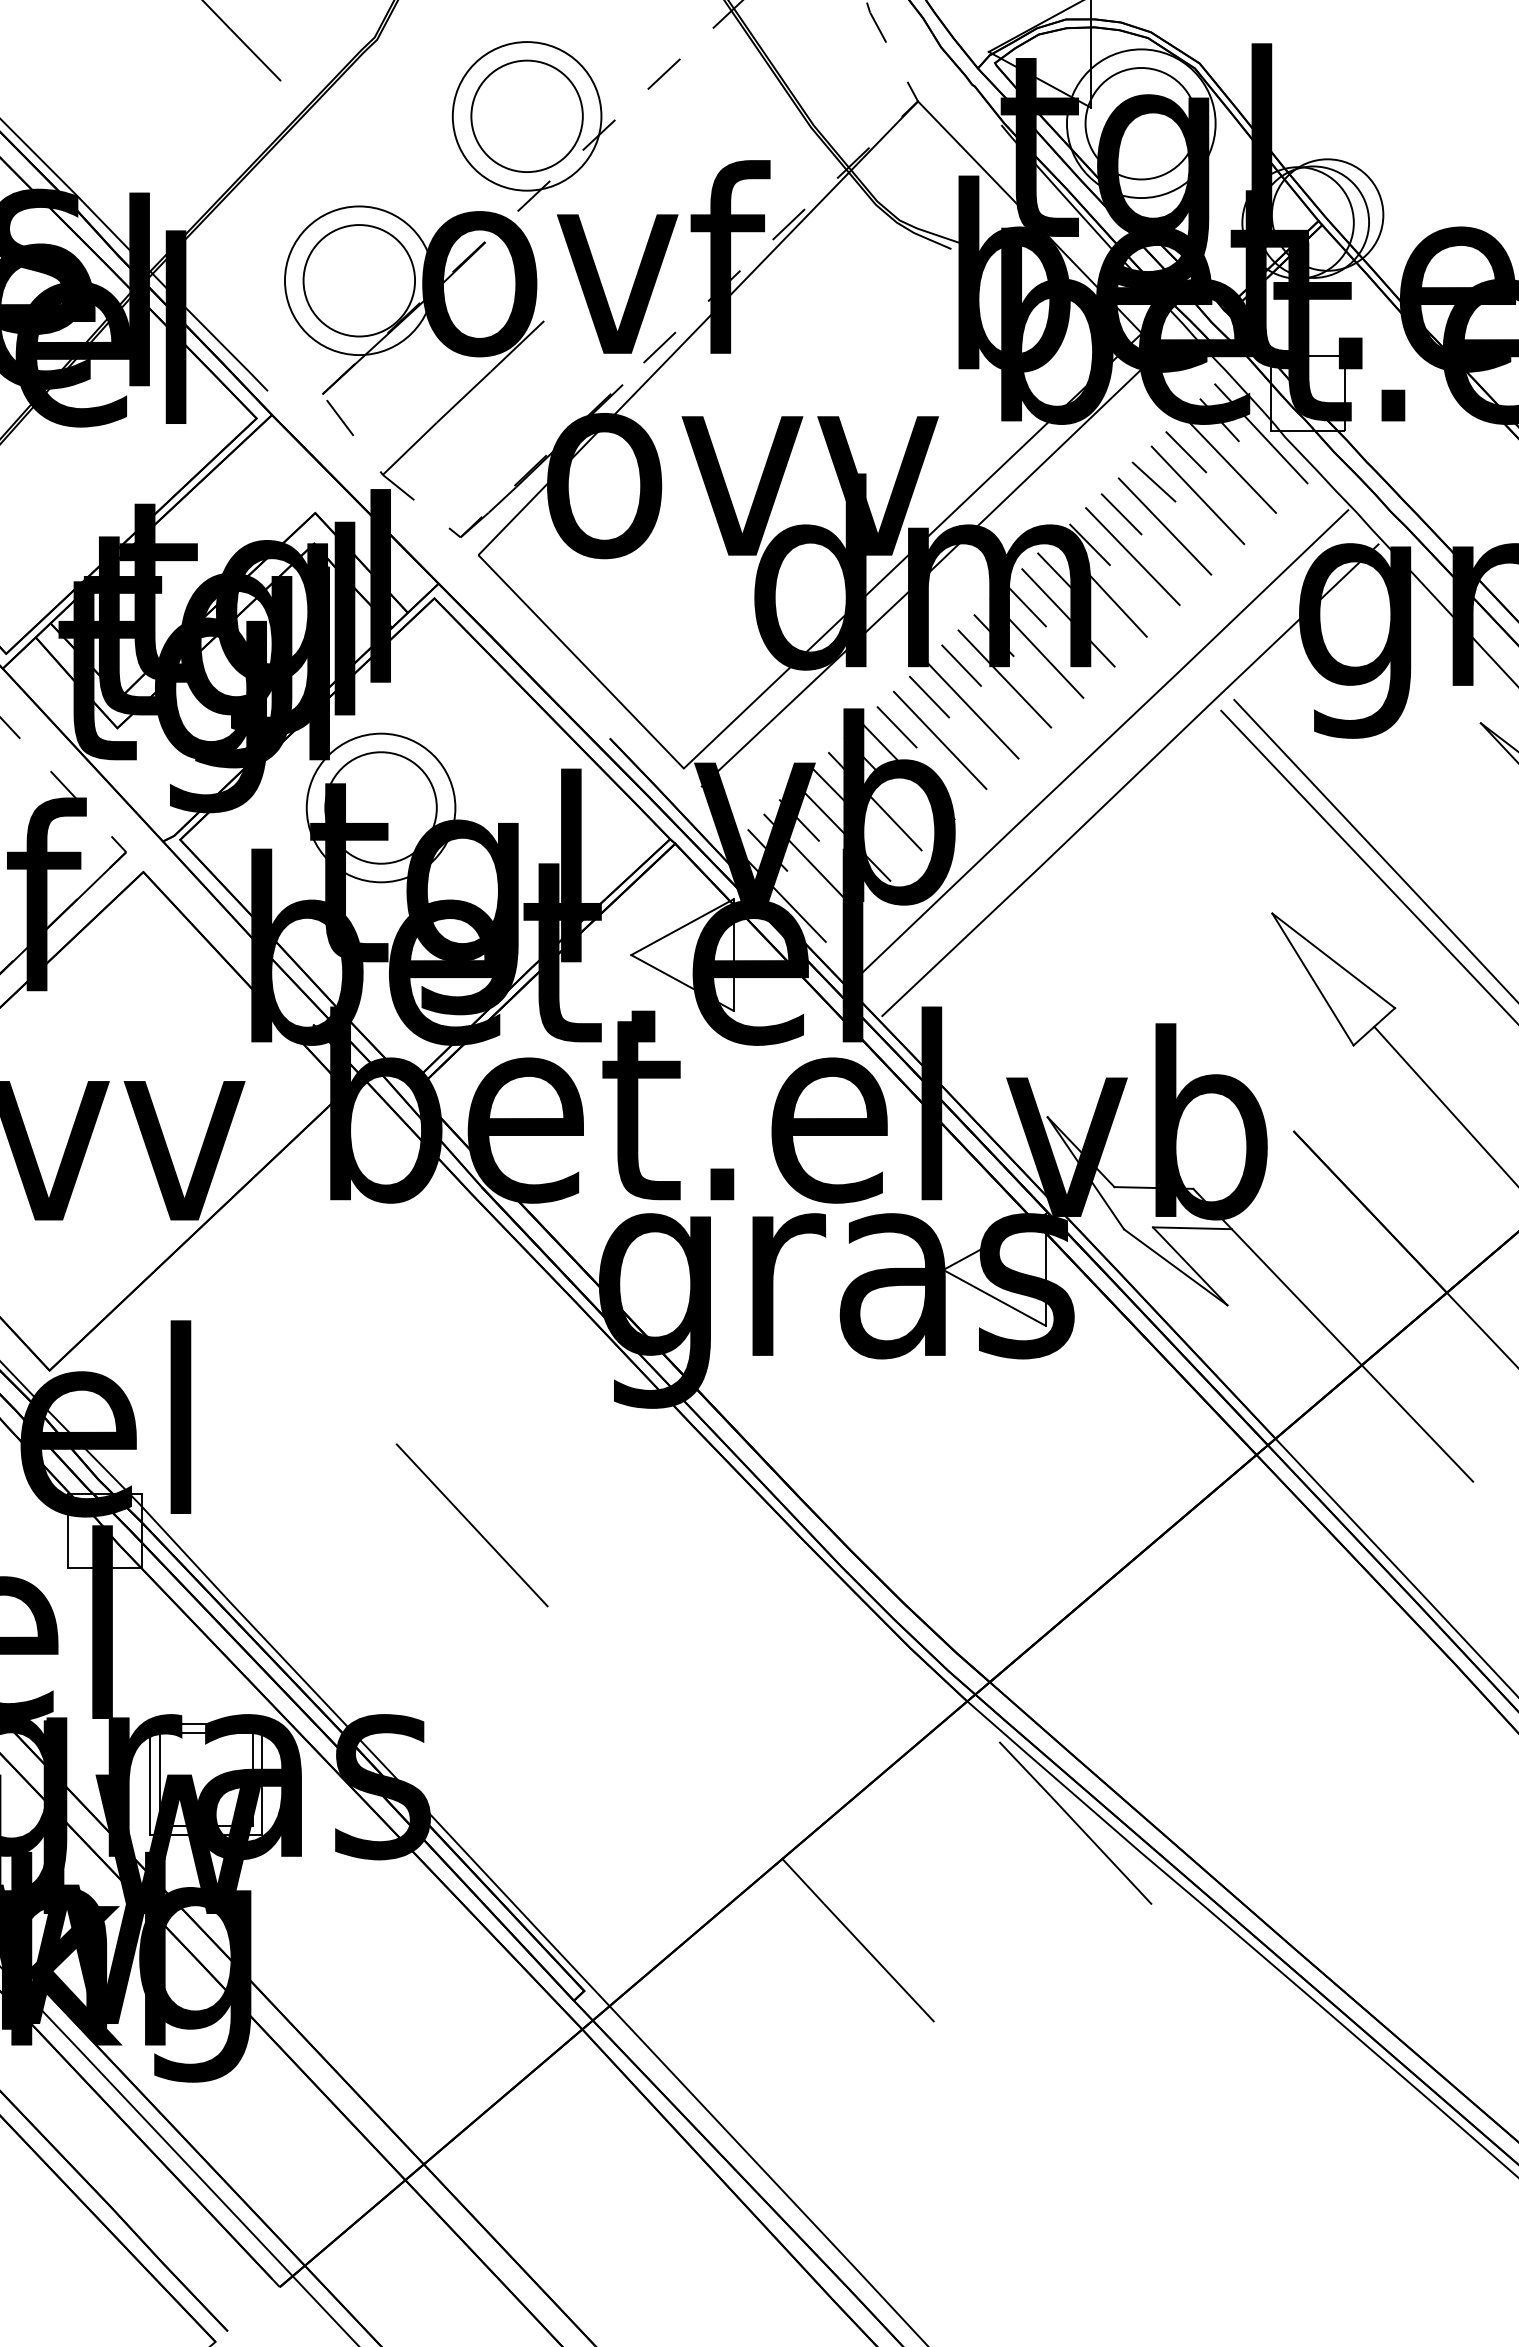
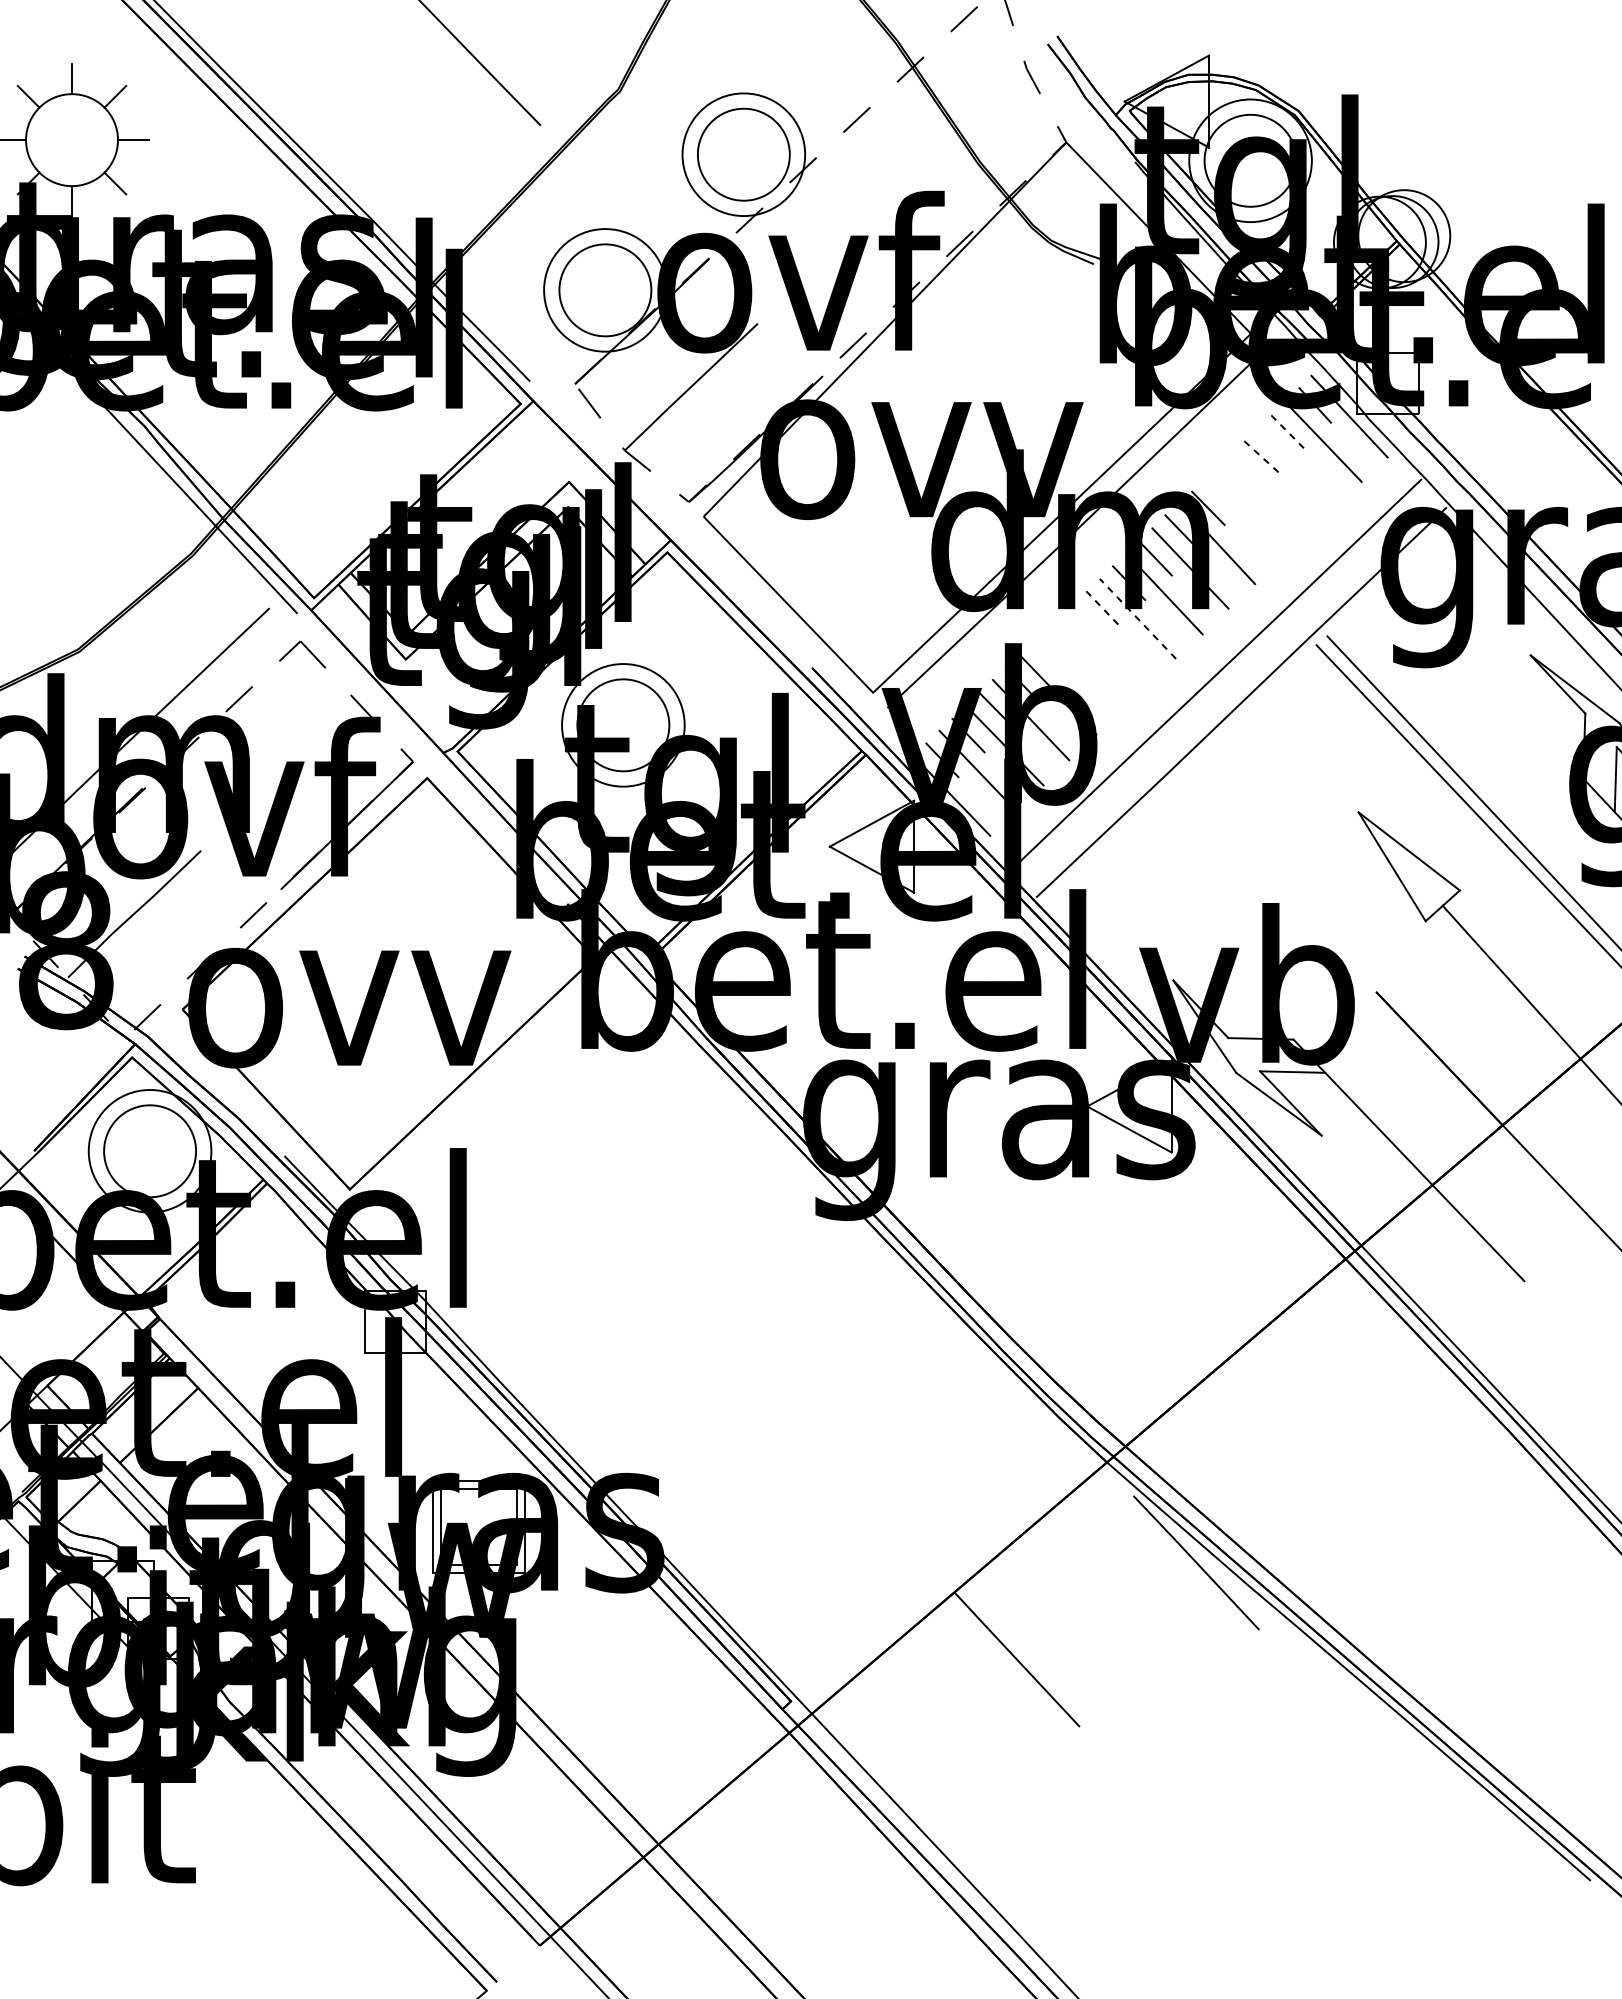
line: (1186, 451) -> (1287, 431), solid -> dashed
line: (1154, 482) -> (1261, 456), solid -> dashed
line: (1198, 495) -> (1297, 467), removed
line: (1121, 513) -> (1234, 482), removed
line: (1165, 525) -> (1270, 492), removed
line: (1132, 556) -> (1243, 517), removed
line: (960, 665) -> (1101, 607), solid -> dashed
line: (1004, 678) -> (1137, 618), solid -> dashed
line: (929, 696) -> (1075, 633), removed
line: (972, 710) -> (1111, 644), removed
line: (897, 726) -> (1049, 658), removed
line: (940, 740) -> (1084, 669), removed
line: (472, 1524) -> (698, 1316), removed

